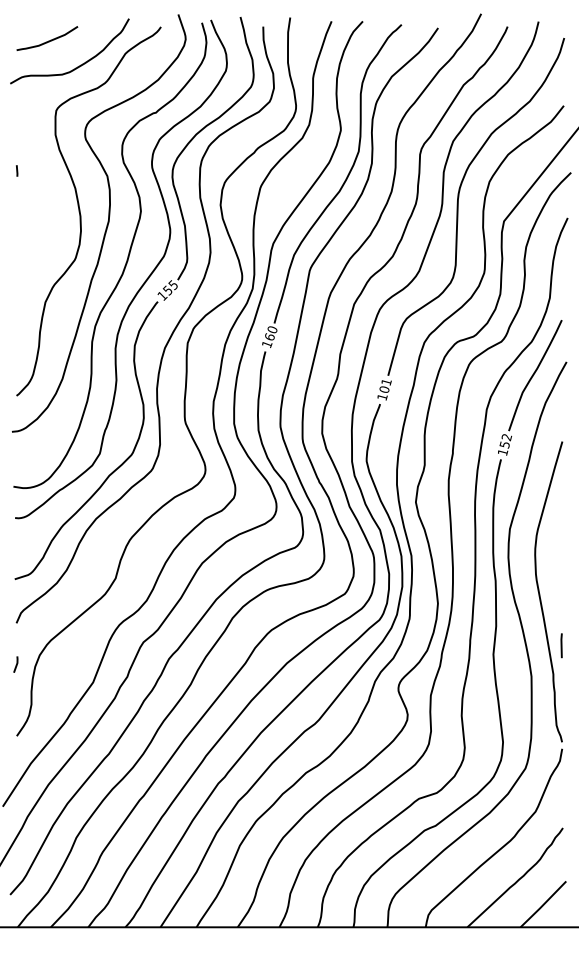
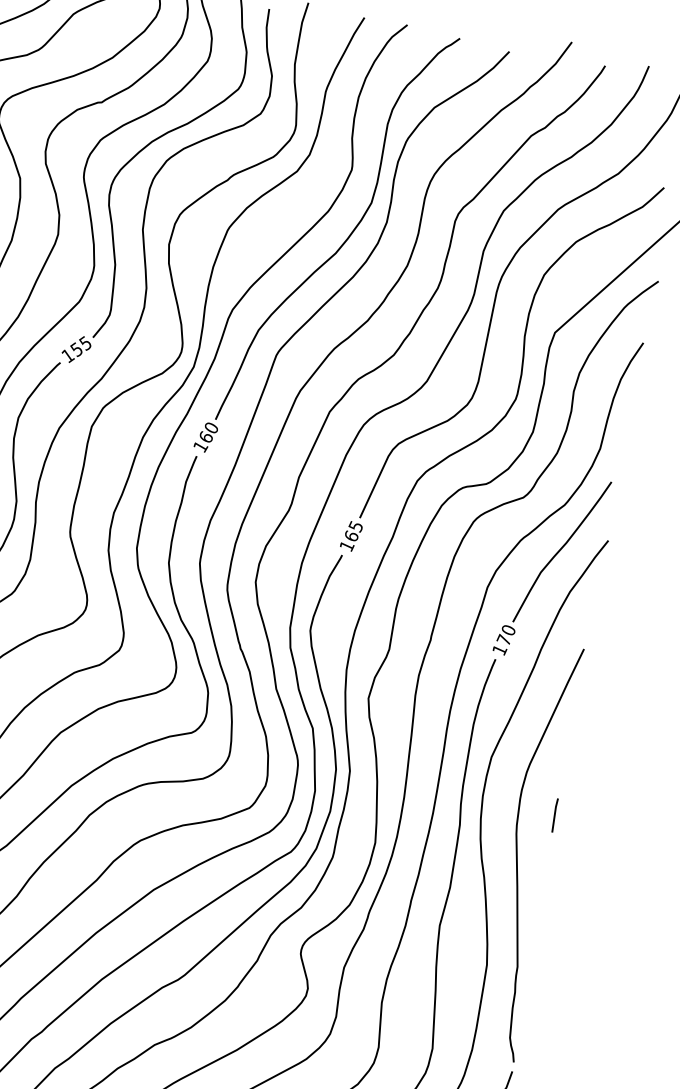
text: (385, 385) -> (353, 530), 101 -> 165
text: (505, 441) -> (505, 635), 152 -> 170
line: (561, 645) -> (554, 815), moved

